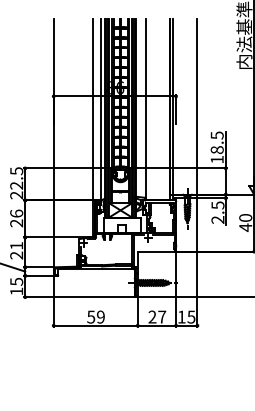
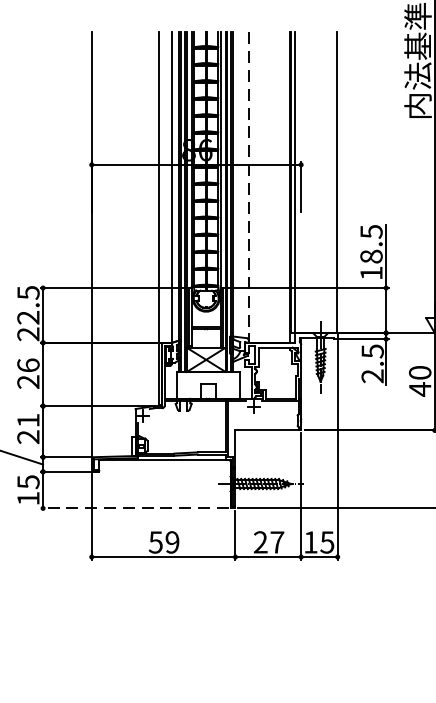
line: (145, 109) -> (248, 187), solid -> dashed
line: (78, 297) -> (134, 508), solid -> dashed

